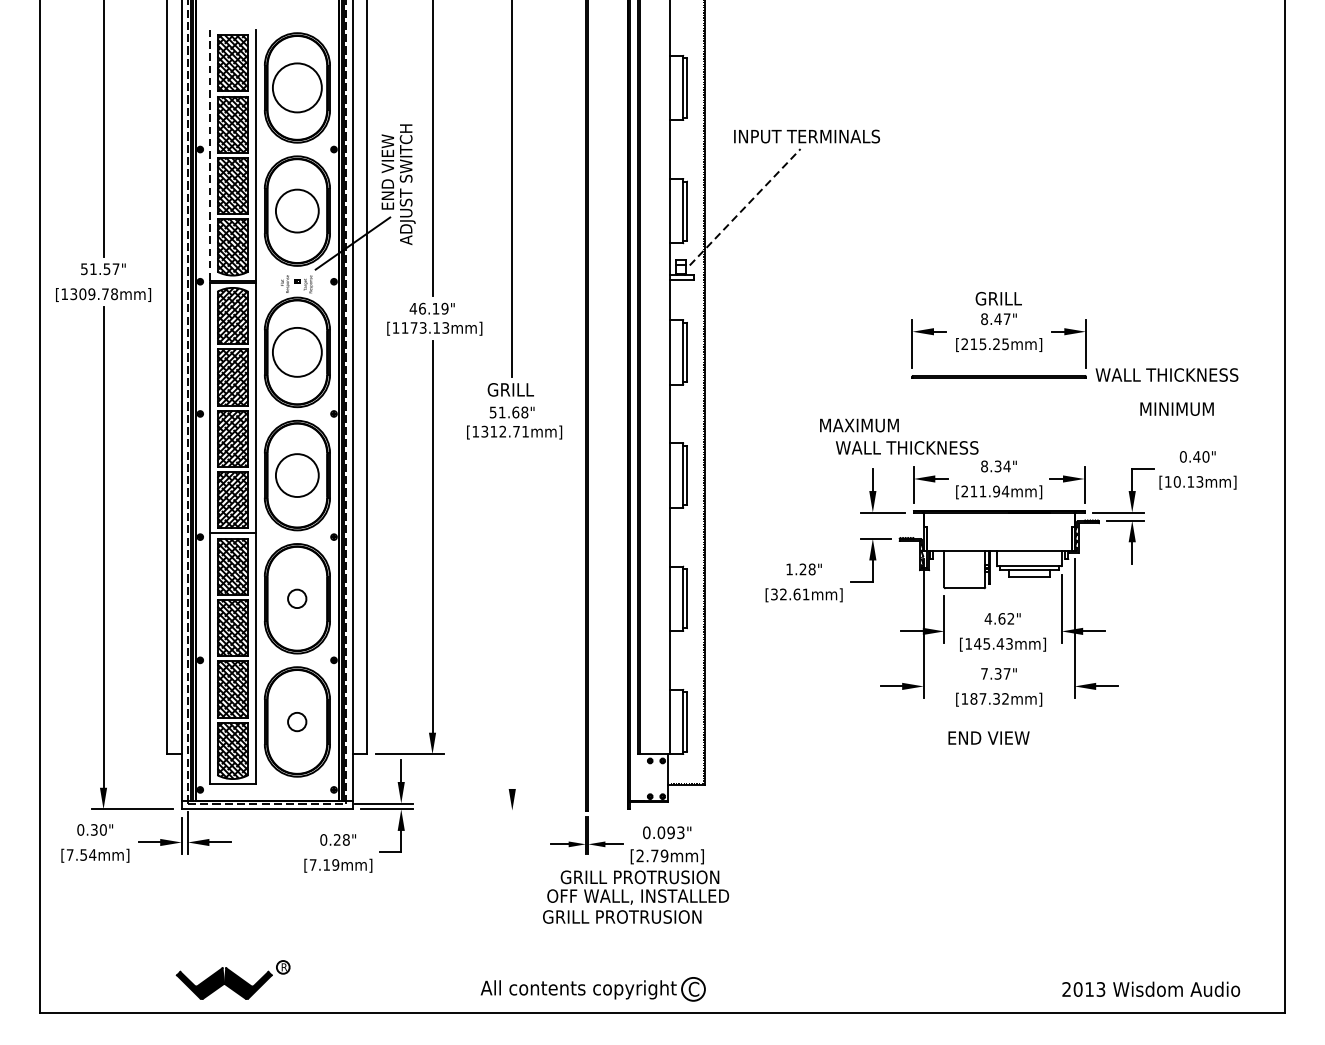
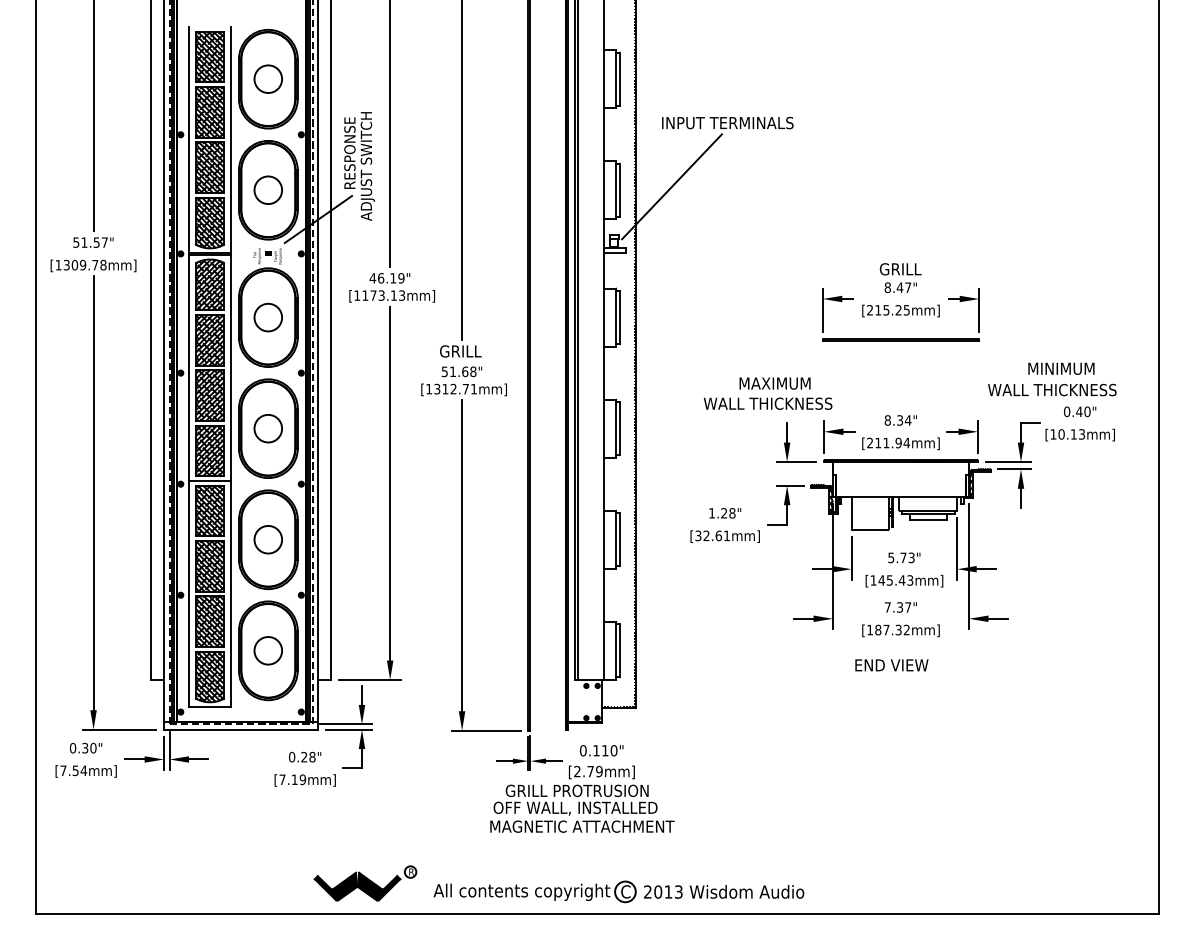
circle: (297, 88) -> (268, 79), size x0.62
line: (209, 154) -> (189, 139), dashed -> solid
text: (387, 169) -> (349, 152), END VIEW -> RESPONSE
line: (745, 206) -> (672, 186), dashed -> solid
circle: (297, 211) -> (268, 190), size x0.71
circle: (297, 352) -> (268, 317), size x0.62
text: (1167, 374) -> (1052, 389), moved
text: (906, 447) -> (767, 403), moved
circle: (297, 475) -> (268, 428), size x0.71
circle: (296, 598) -> (267, 539), size x1.67
line: (512, 616) -> (462, 555), added
text: (999, 618) -> (901, 557), 4.62" -> 5.73"
circle: (296, 721) -> (267, 650), size x1.67
line: (538, 810) -> (485, 730), added
text: (671, 832) -> (605, 750), 0.093" -> 0.110"
text: (644, 916) -> (581, 826), GRILL PROTRUSION -> MAGNETIC ATTACHMENT
part: (233, 980) -> (365, 883), moved
text: (1151, 988) -> (724, 891), moved

